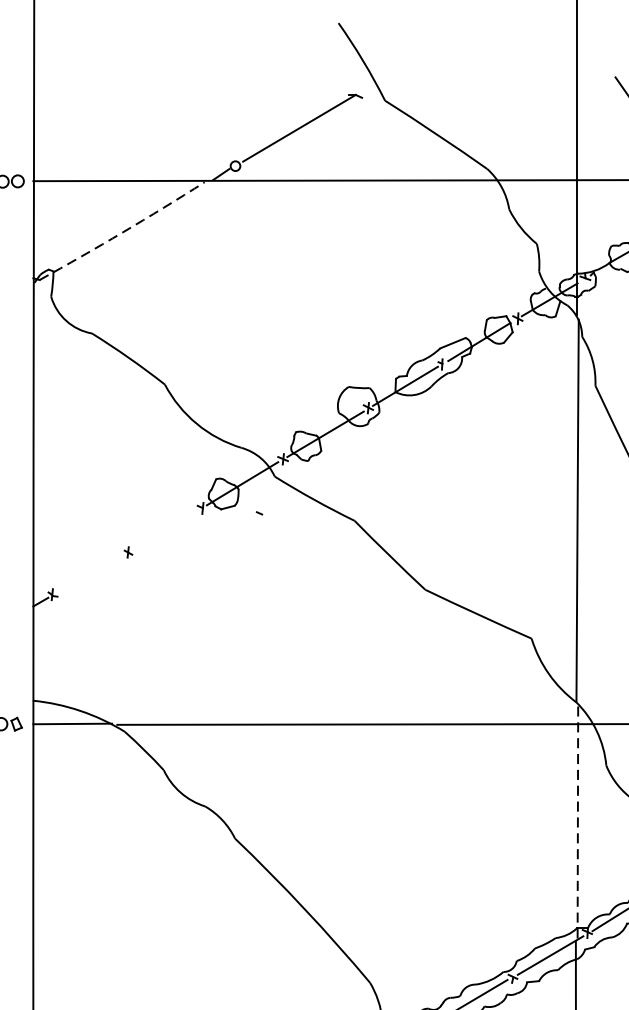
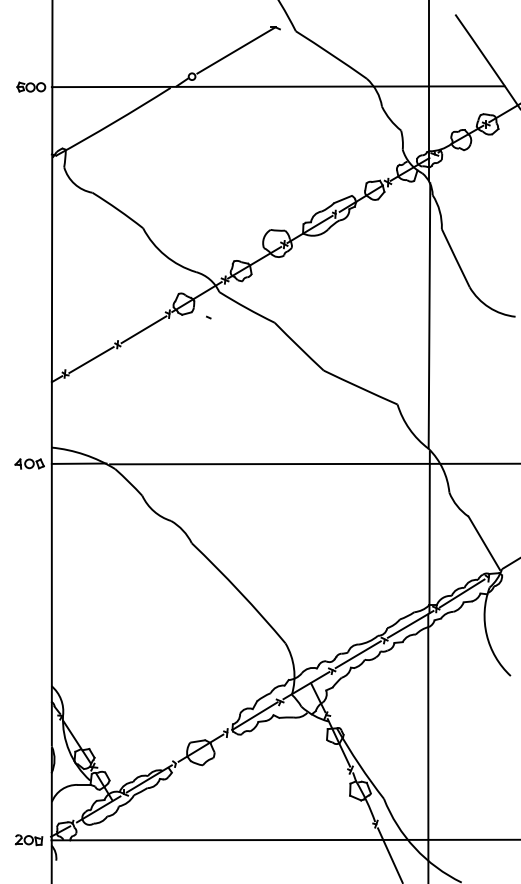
arc: (122, 232) -> (113, 122), dashed -> solid
line: (165, 530) -> (143, 329), added
line: (90, 575) -> (91, 360), added
line: (577, 823) -> (429, 532), dashed -> solid

